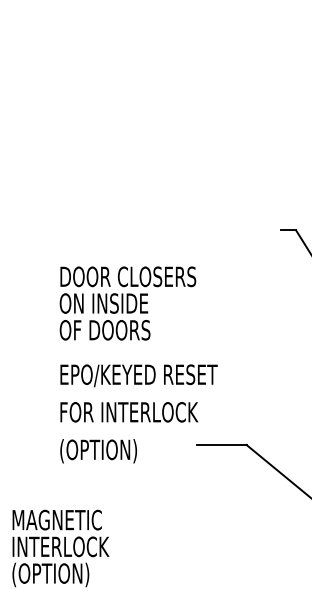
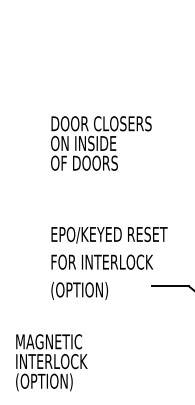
text: (127, 303) -> (101, 143), moved

